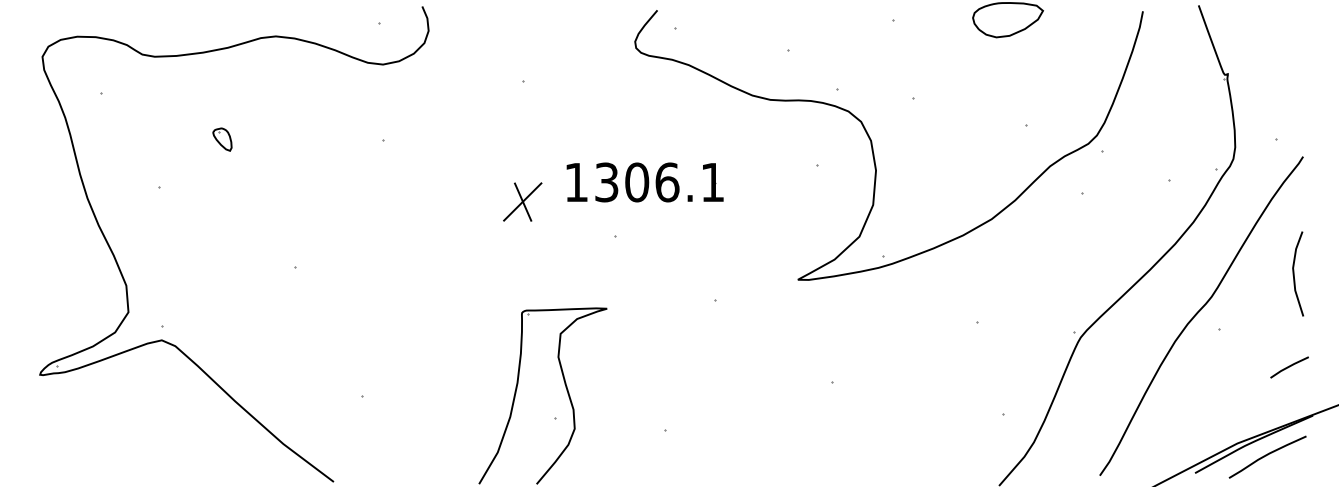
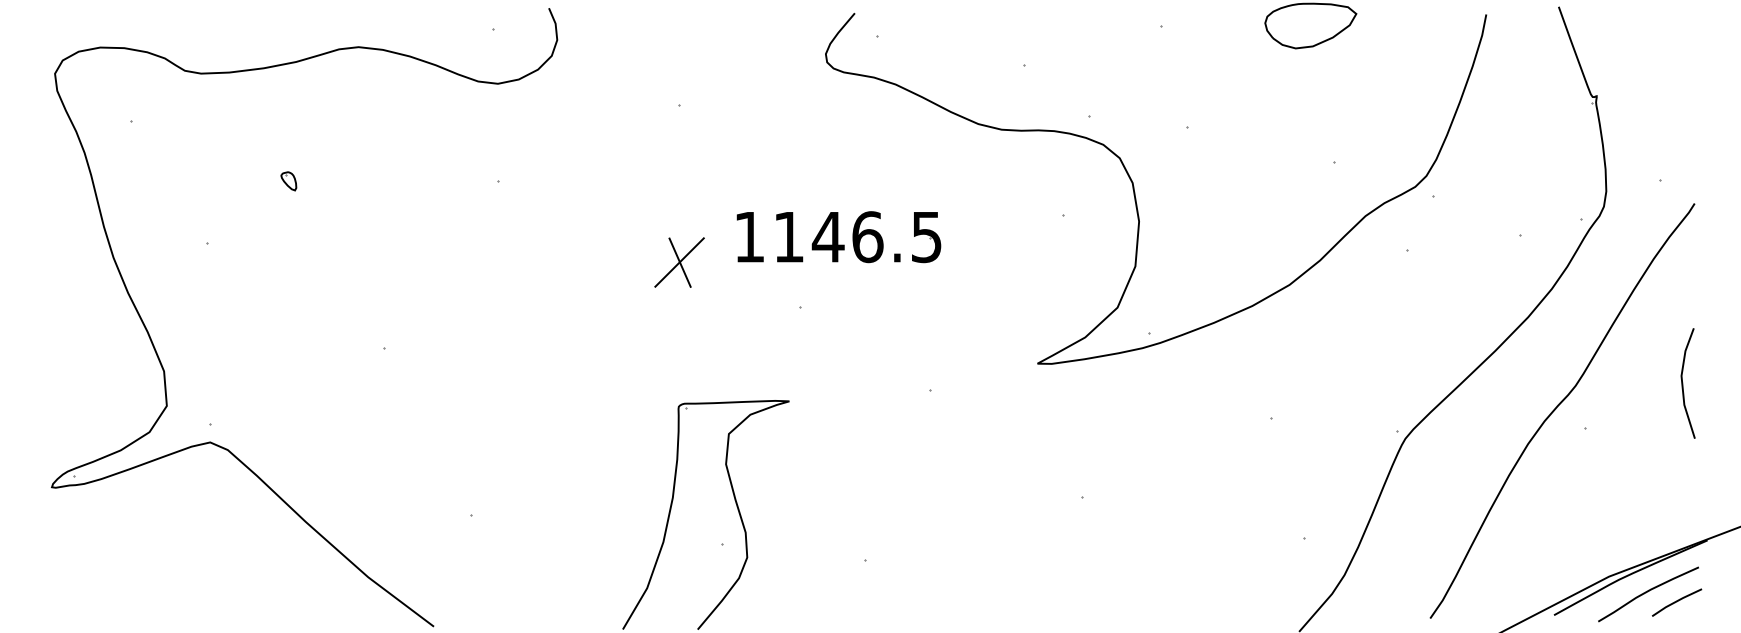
part: (221, 139) -> (287, 181), size x0.62
text: (659, 182) -> (857, 237), 1306.1 -> 1146.5
line: (1294, 273) -> (1683, 382), moved
line: (1289, 367) -> (1676, 602), moved

